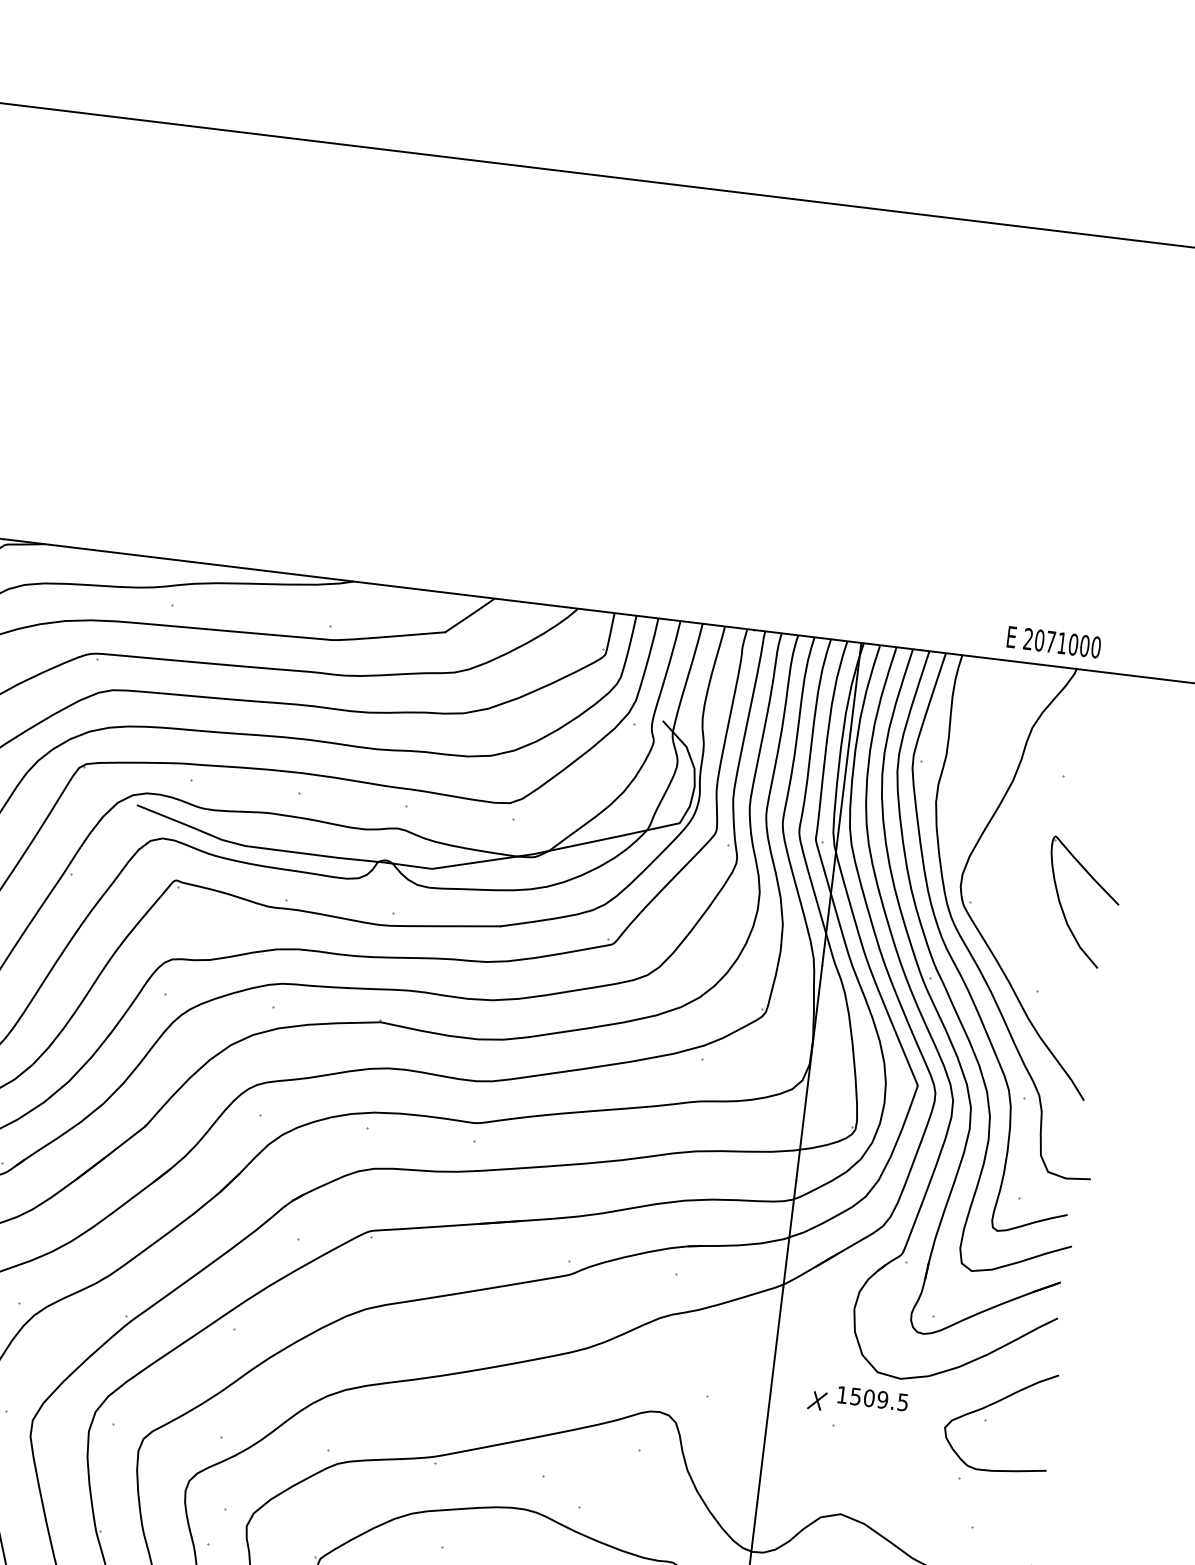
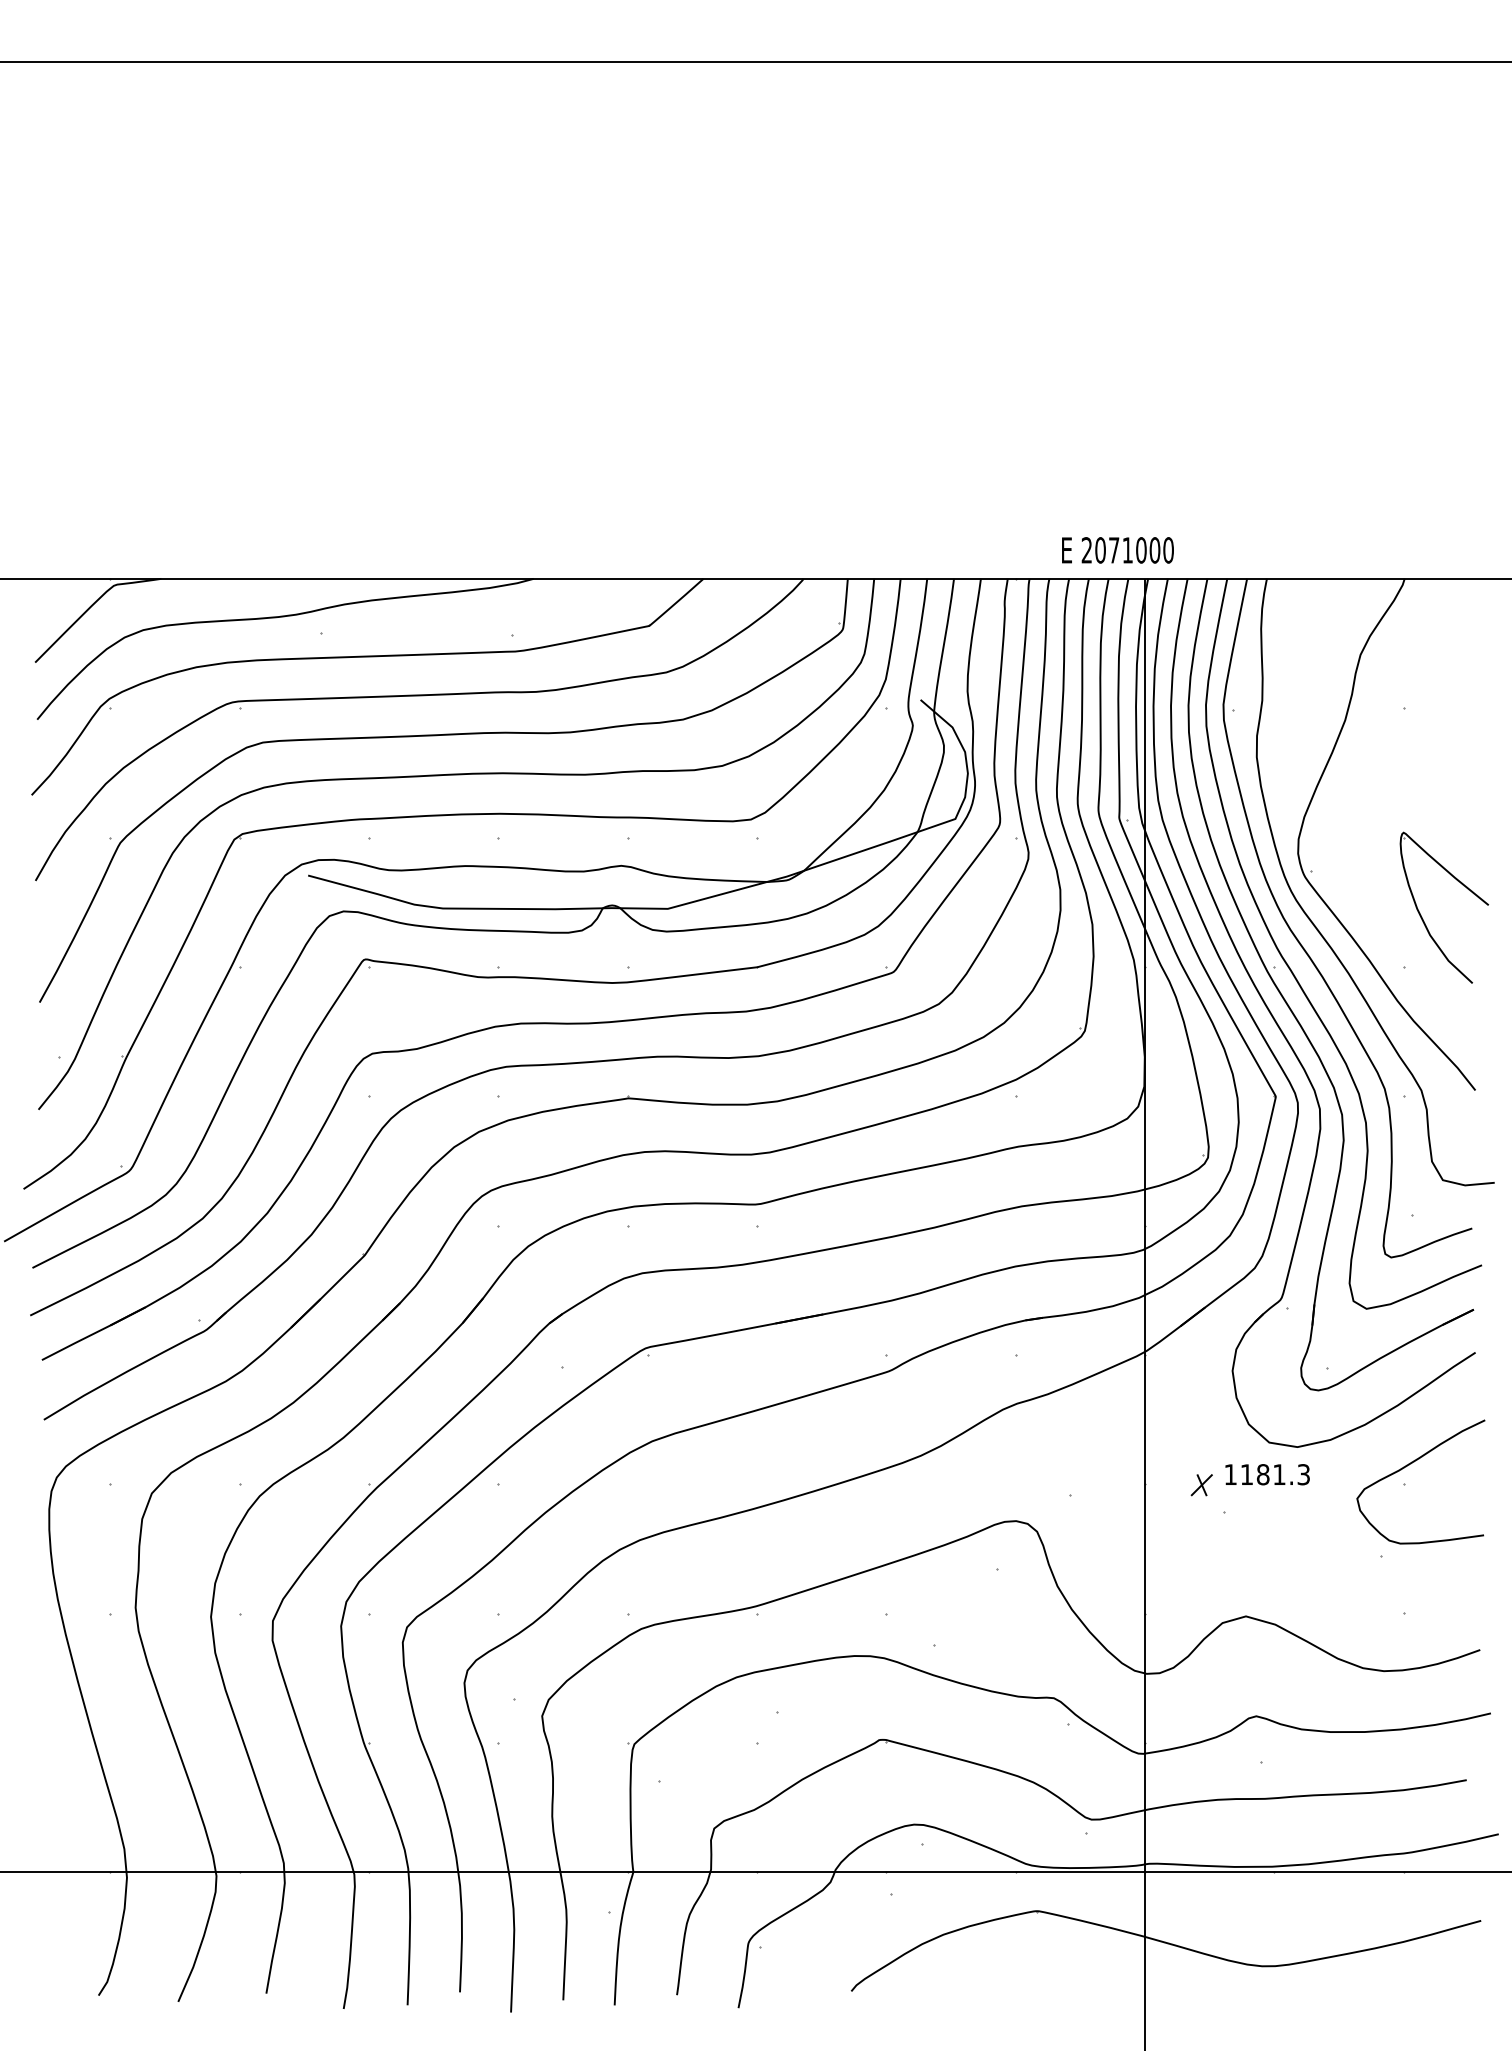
text: (1053, 642) -> (1117, 550), moved
part: (1062, 908) -> (1422, 917), moved
text: (878, 1399) -> (1274, 1474), 1509.5 -> 1181.3

